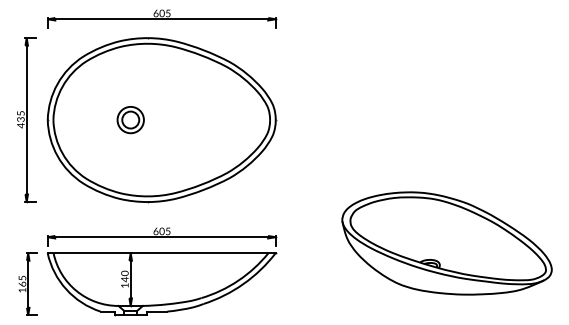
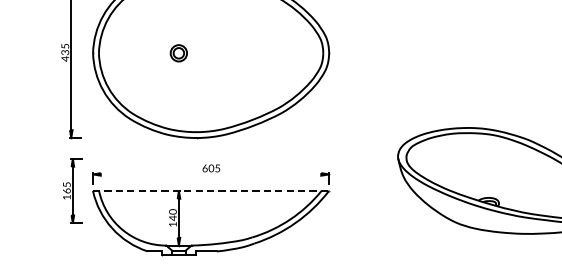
part: (130, 120) -> (178, 53), size x0.6
line: (161, 237) -> (210, 174), removed
line: (161, 253) -> (210, 191), solid -> dashed
part: (27, 283) -> (72, 190), moved

